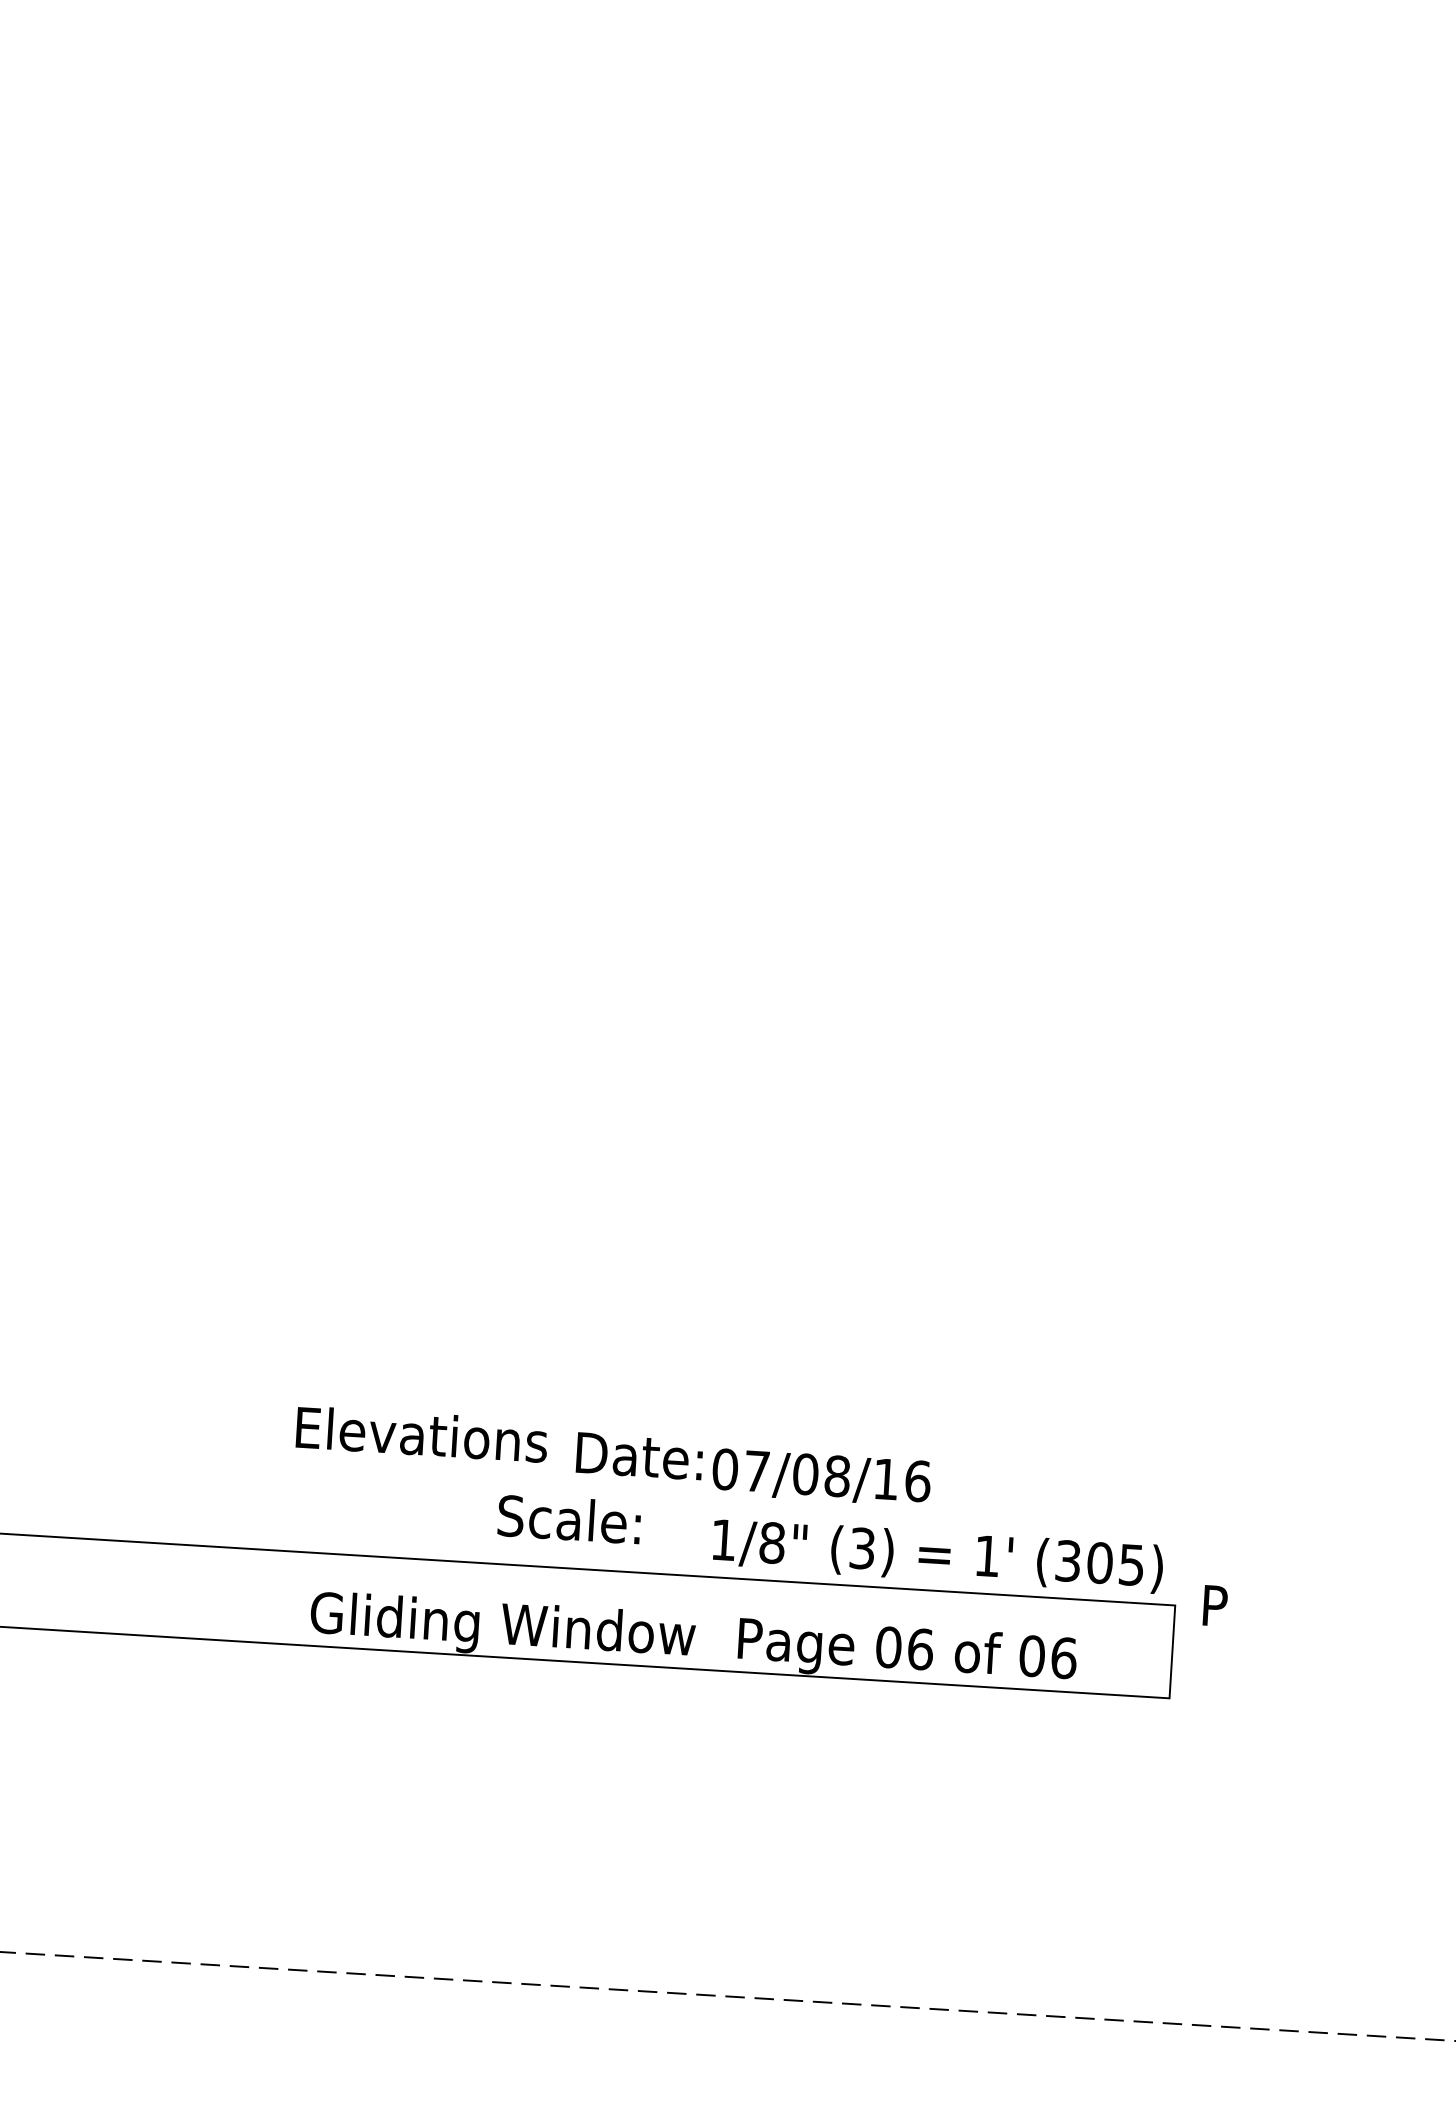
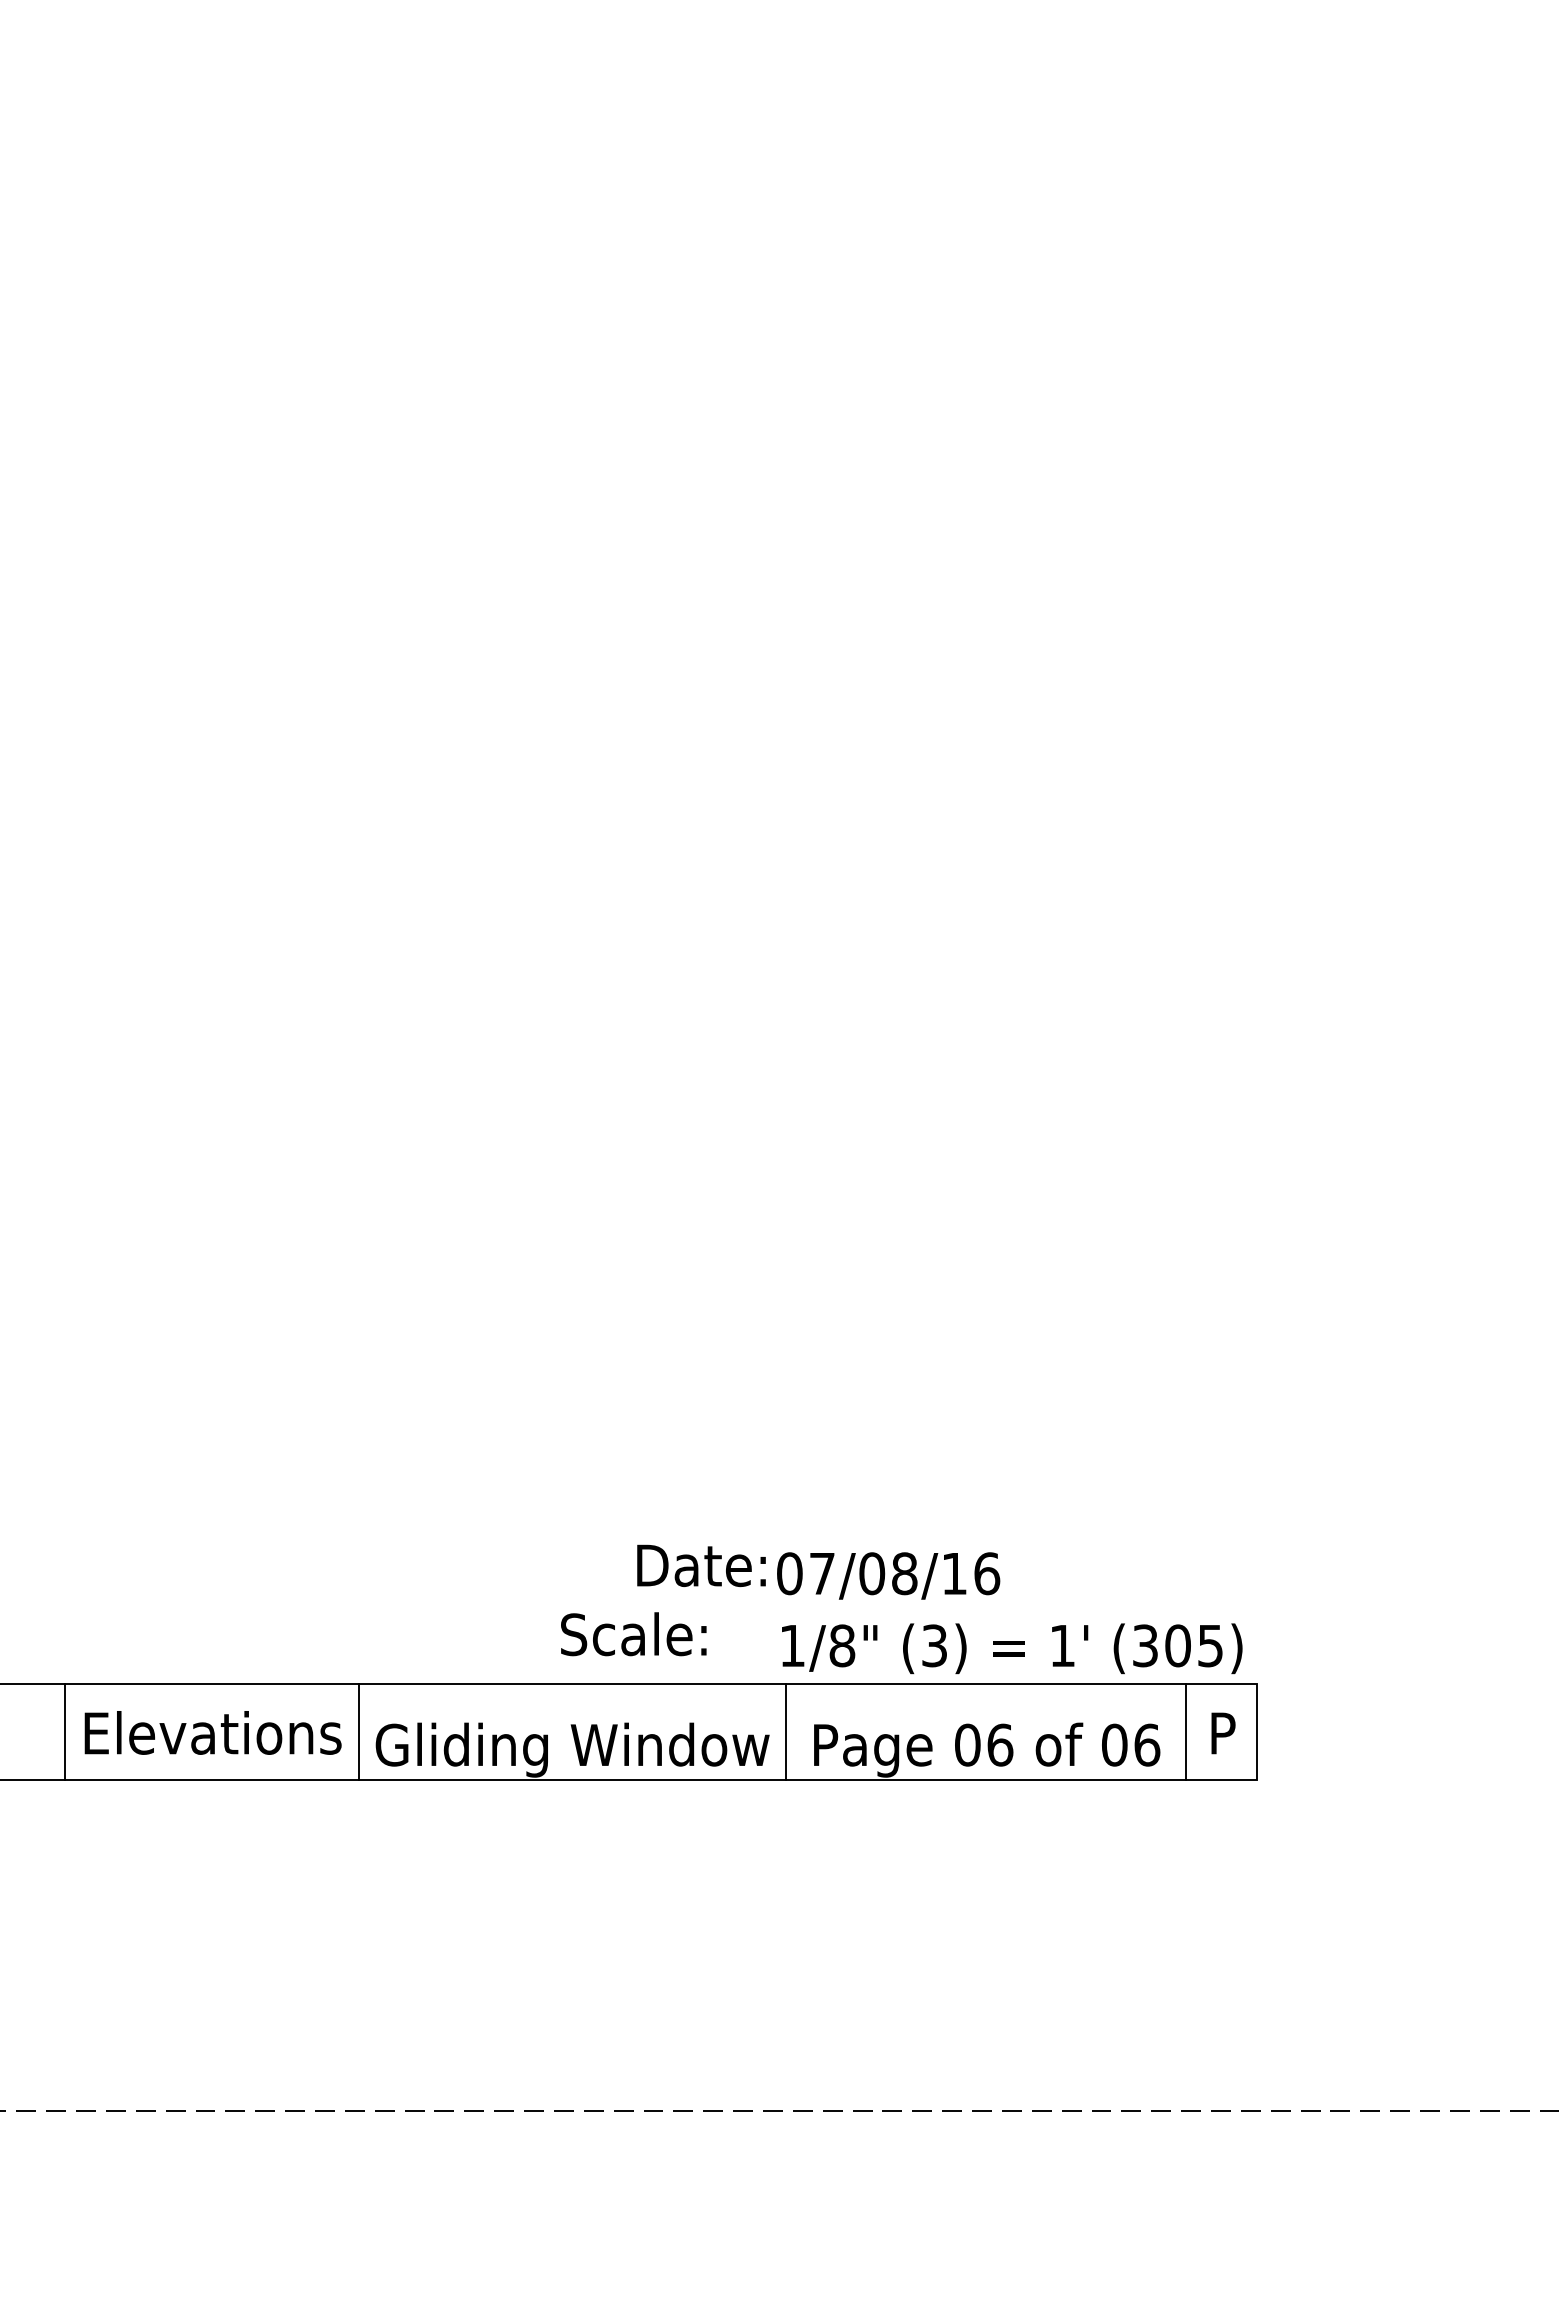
text: (421, 1433) -> (212, 1732), moved
line: (8, 1580) -> (65, 1731), added
line: (294, 1597) -> (358, 1731), added
text: (1215, 1606) -> (1223, 1733), moved
line: (712, 1623) -> (786, 1731), added
line: (1103, 1647) -> (1186, 1731), added

